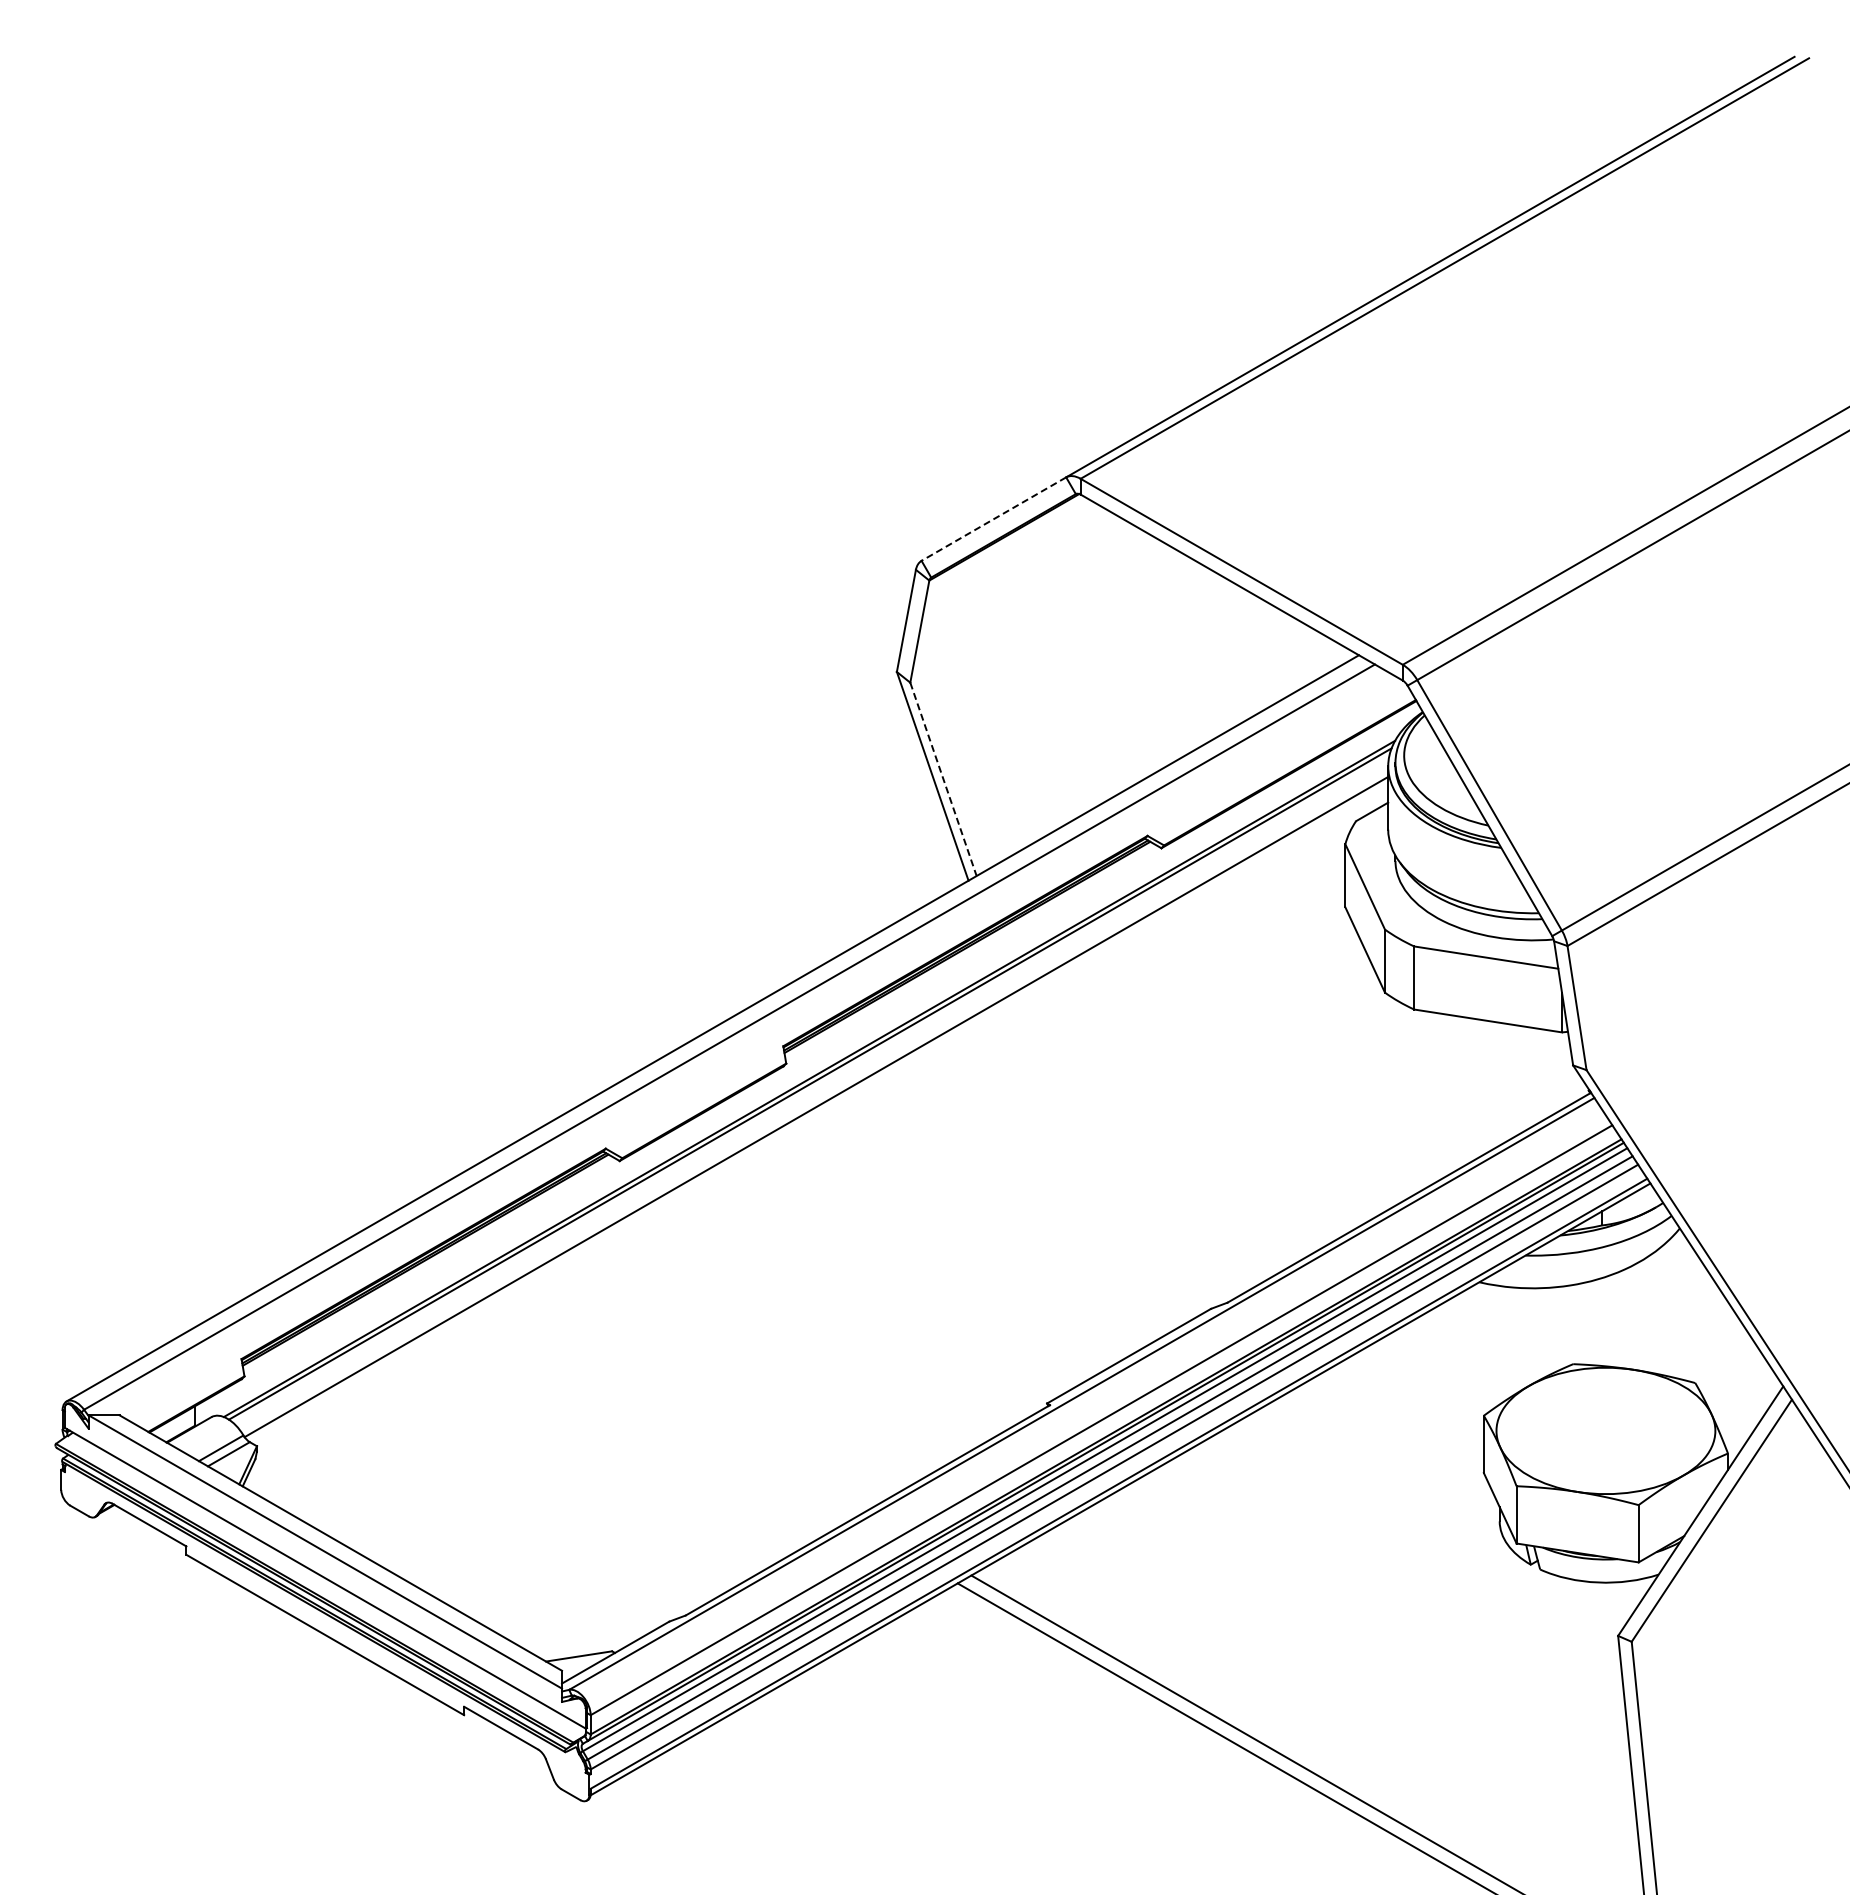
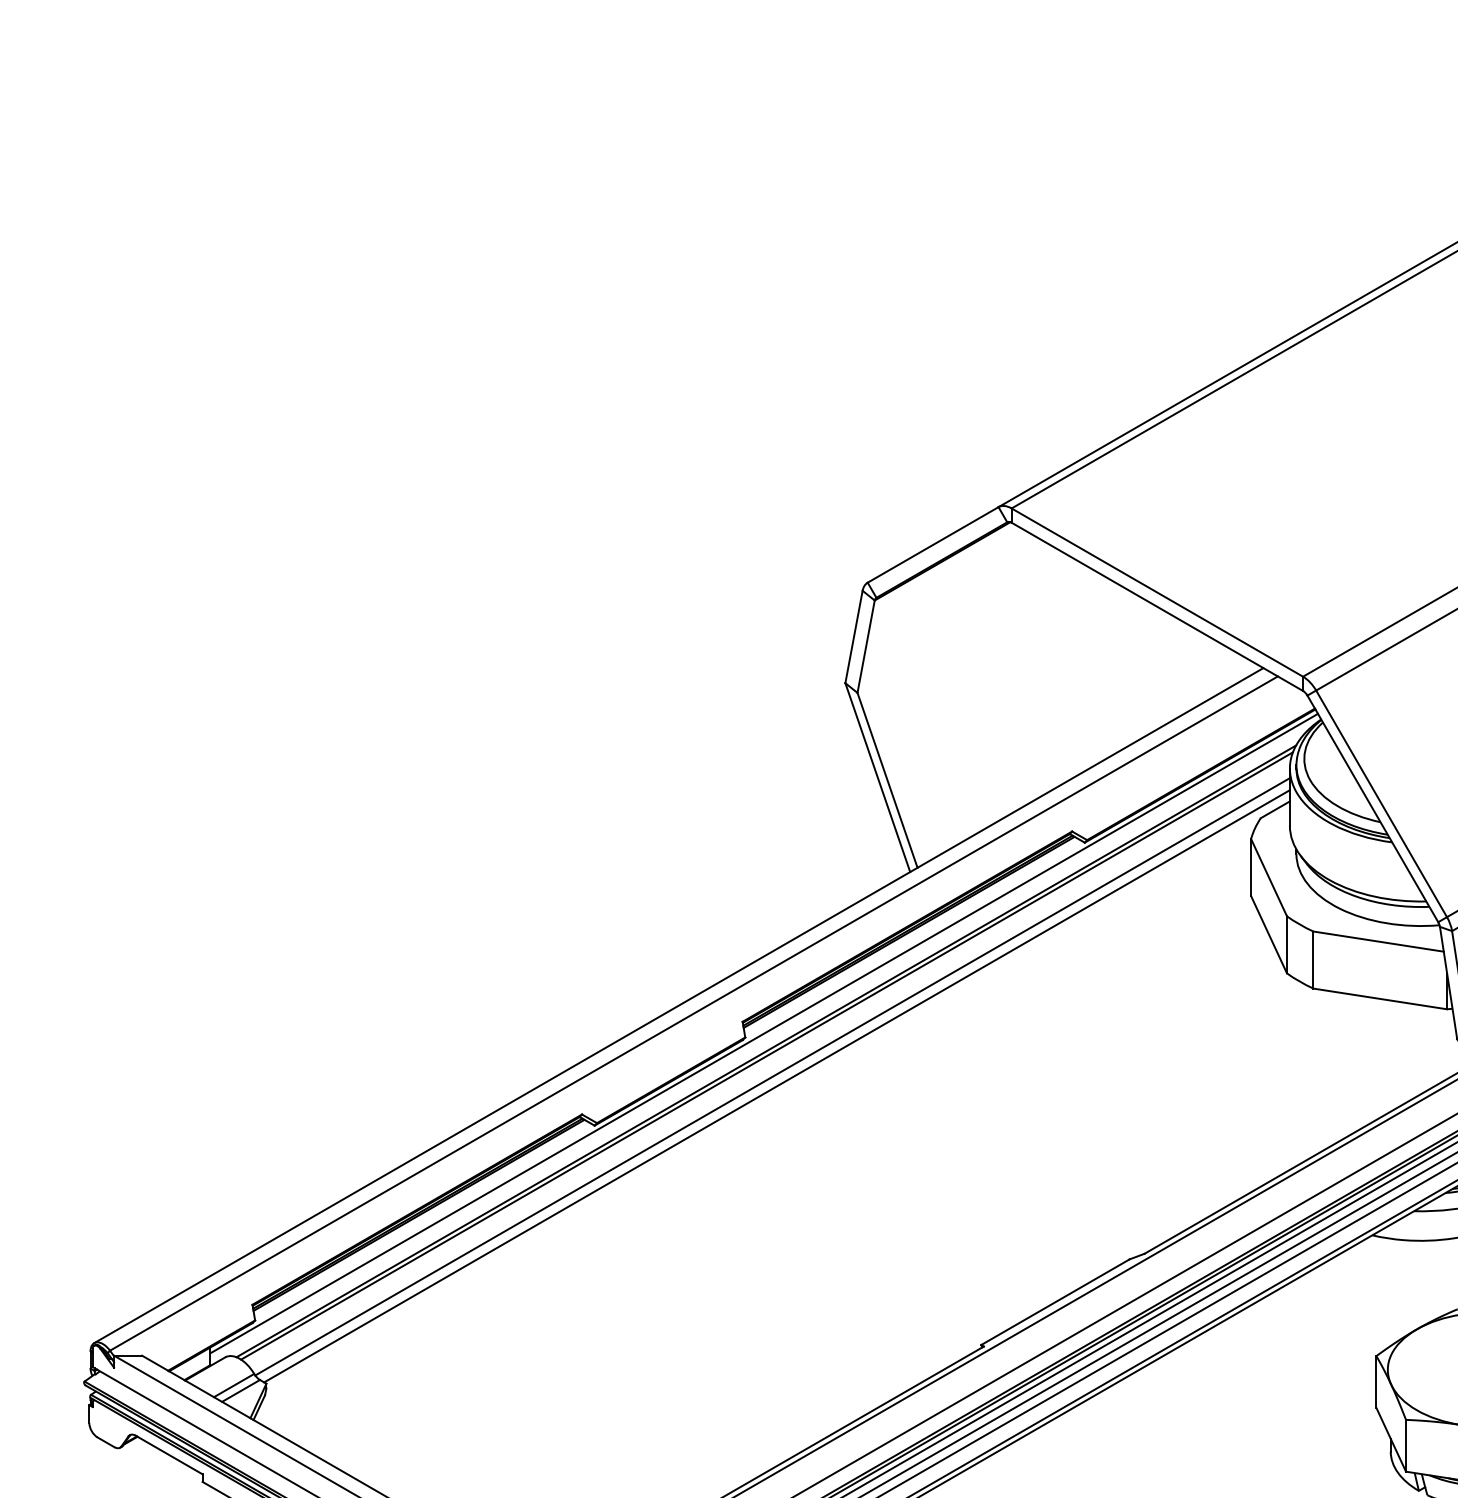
line: (993, 519) -> (932, 545), dashed -> solid
line: (943, 779) -> (887, 780), dashed -> solid
line: (807, 1058) -> (764, 1032), added
line: (821, 1117) -> (777, 1086), added

